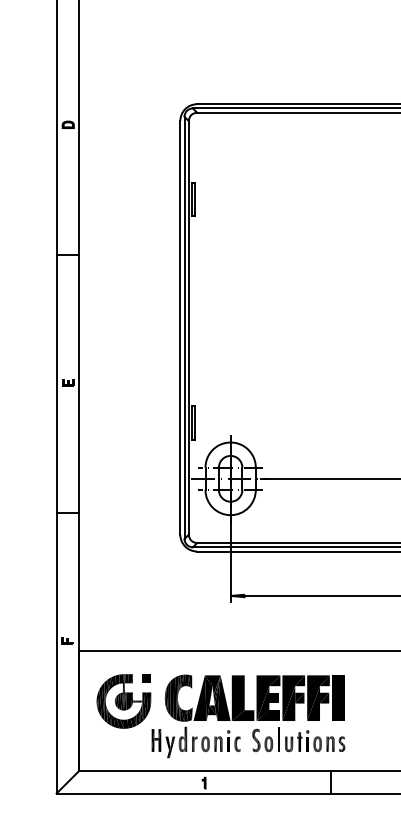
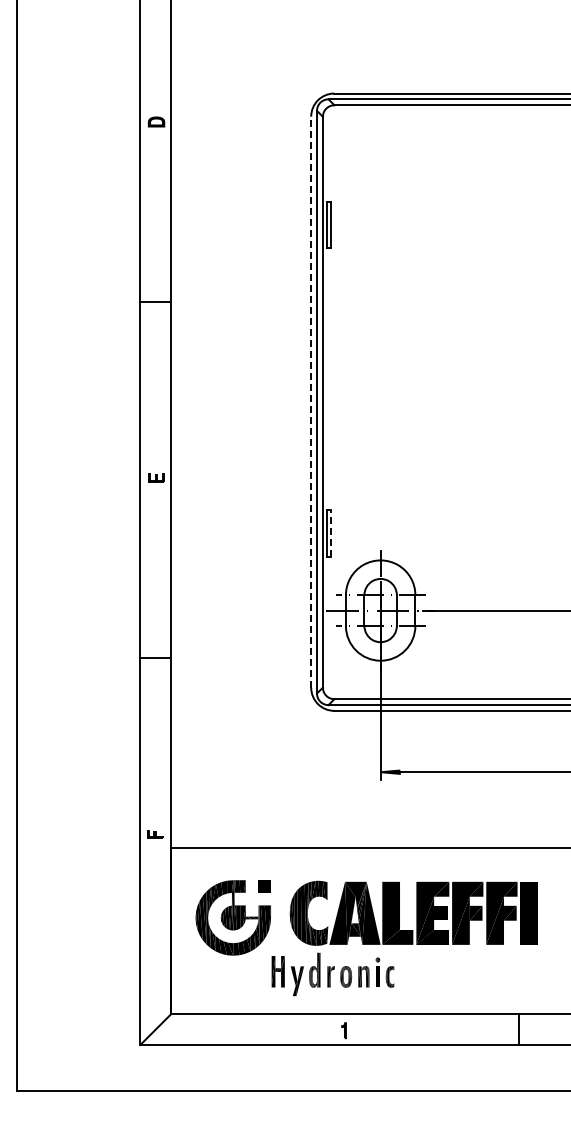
line: (180, 328) -> (311, 402), solid -> dashed
line: (195, 422) -> (331, 532), solid -> dashed
part: (298, 739) -> (474, 970), removed

